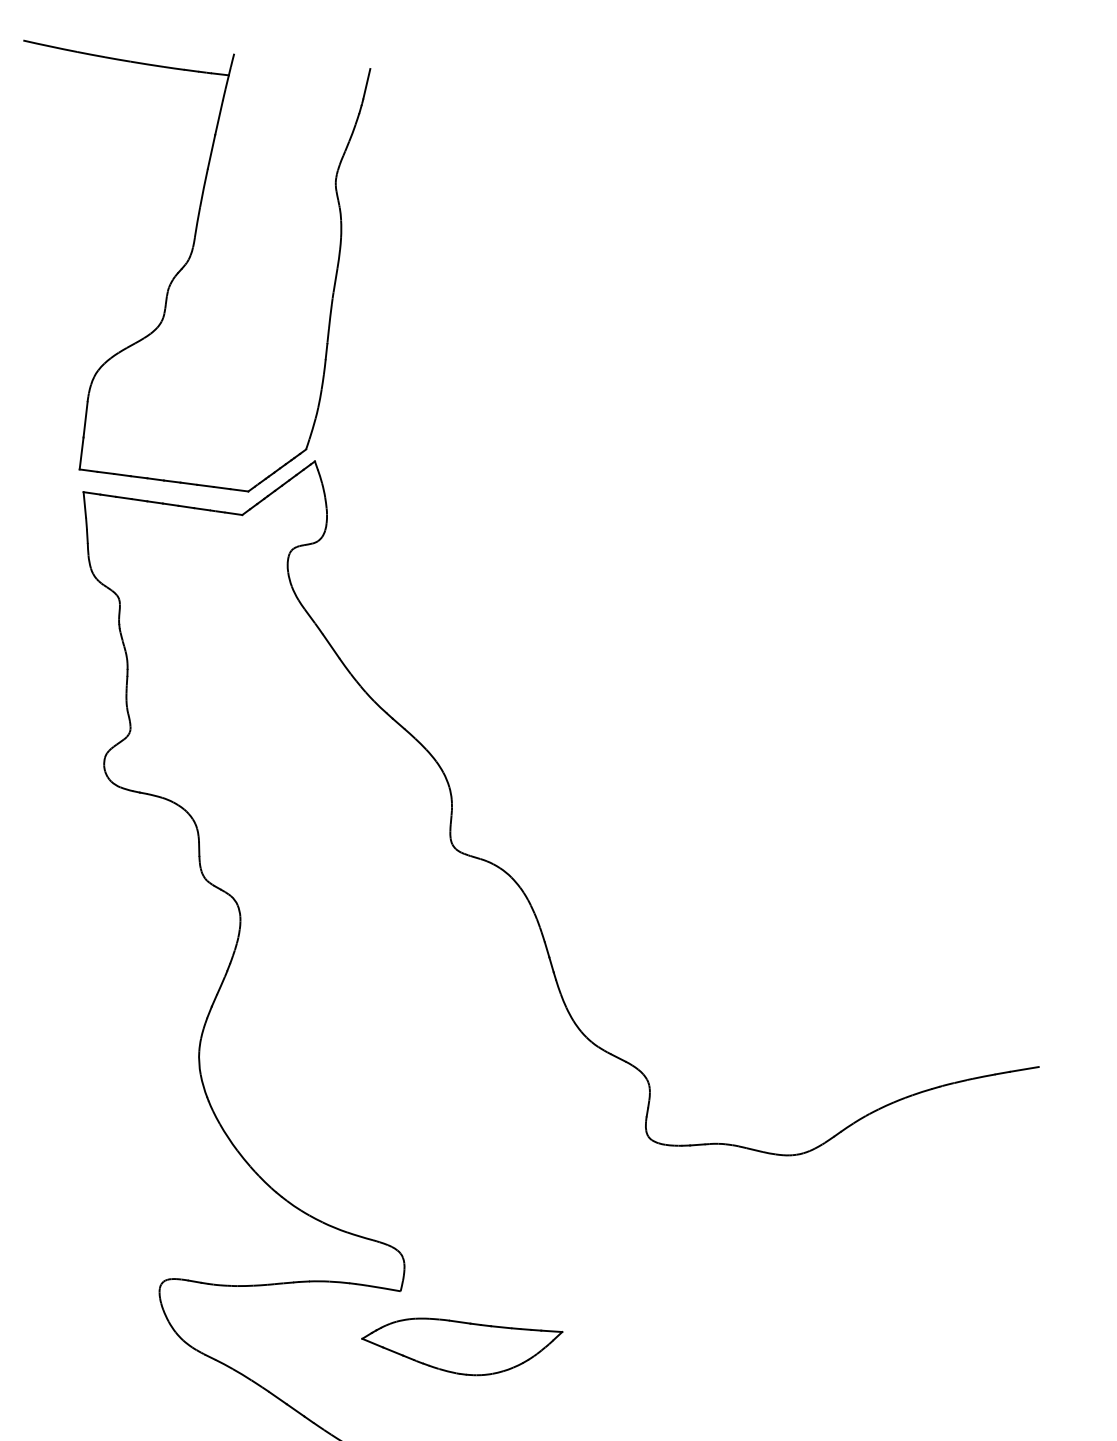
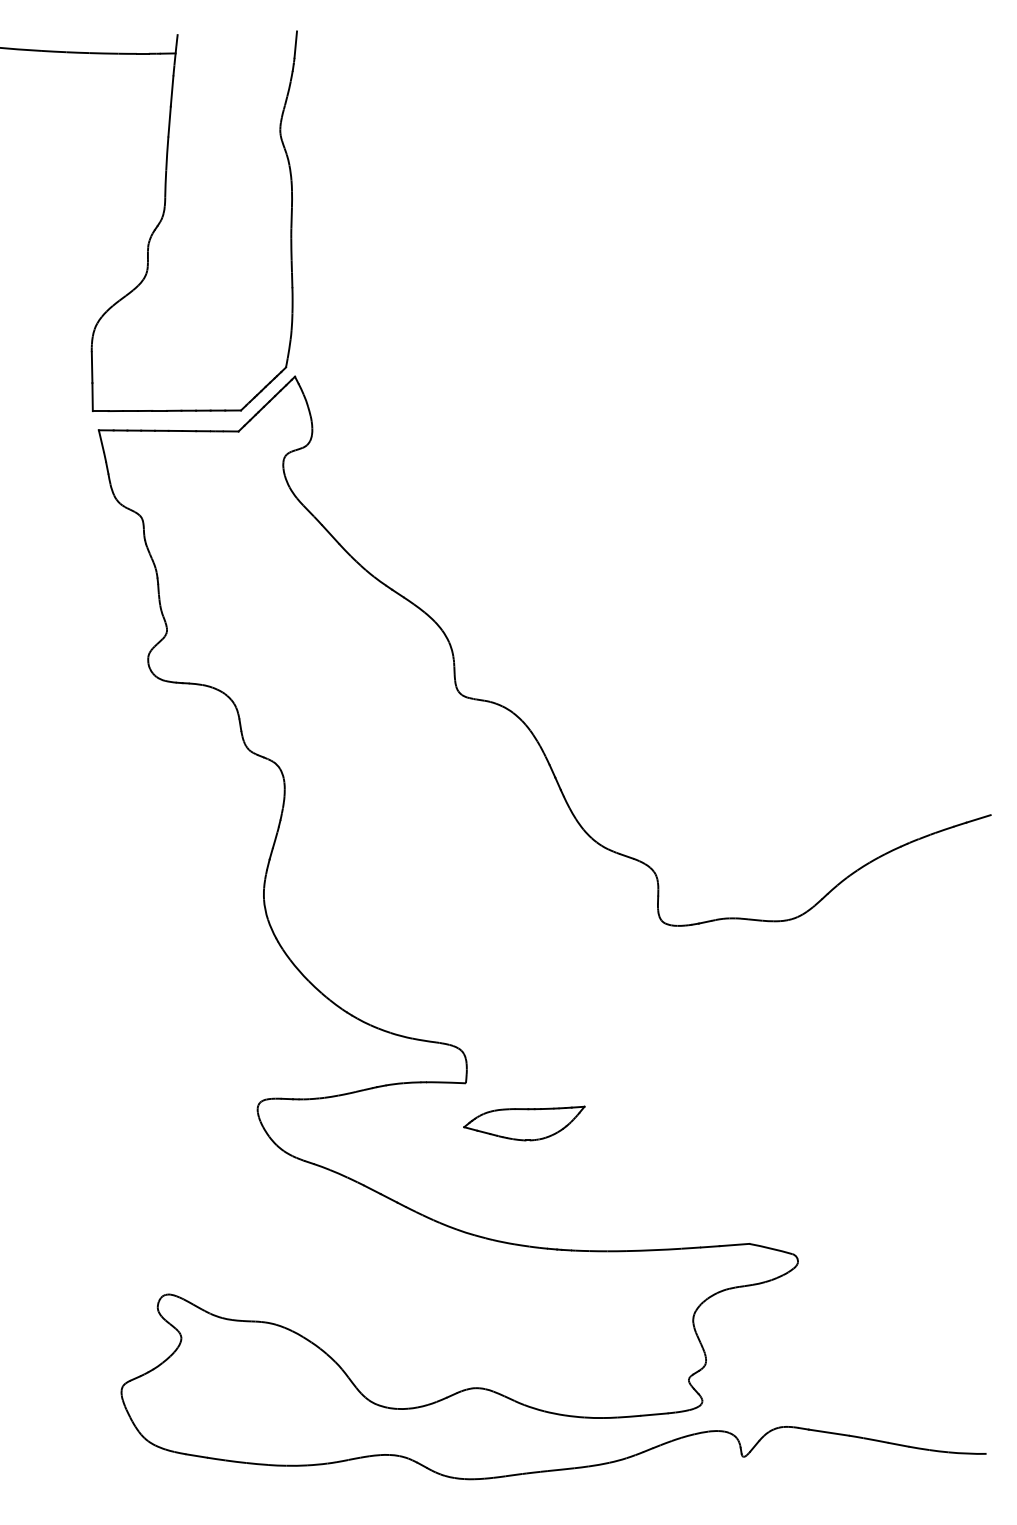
part: (461, 1346) -> (524, 1123), size x0.7

